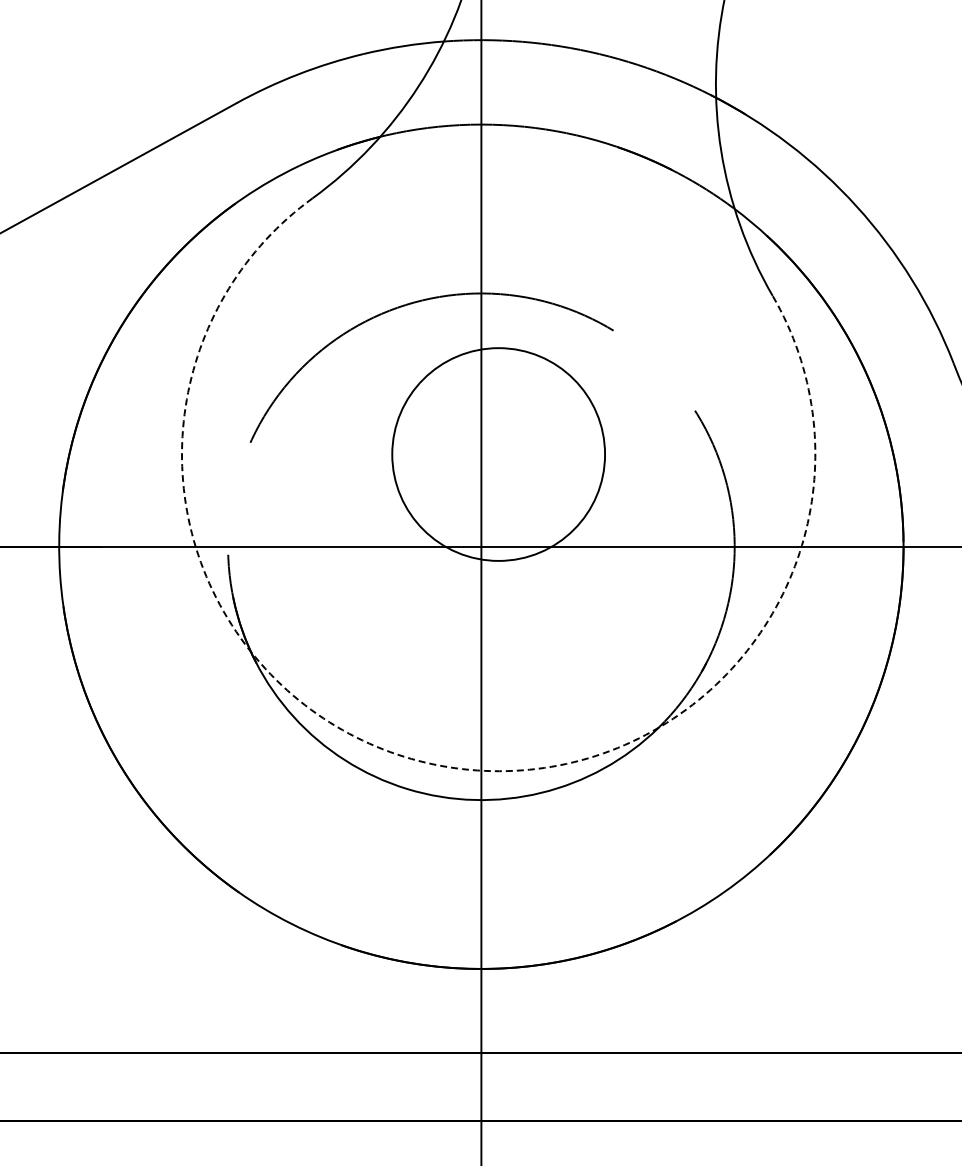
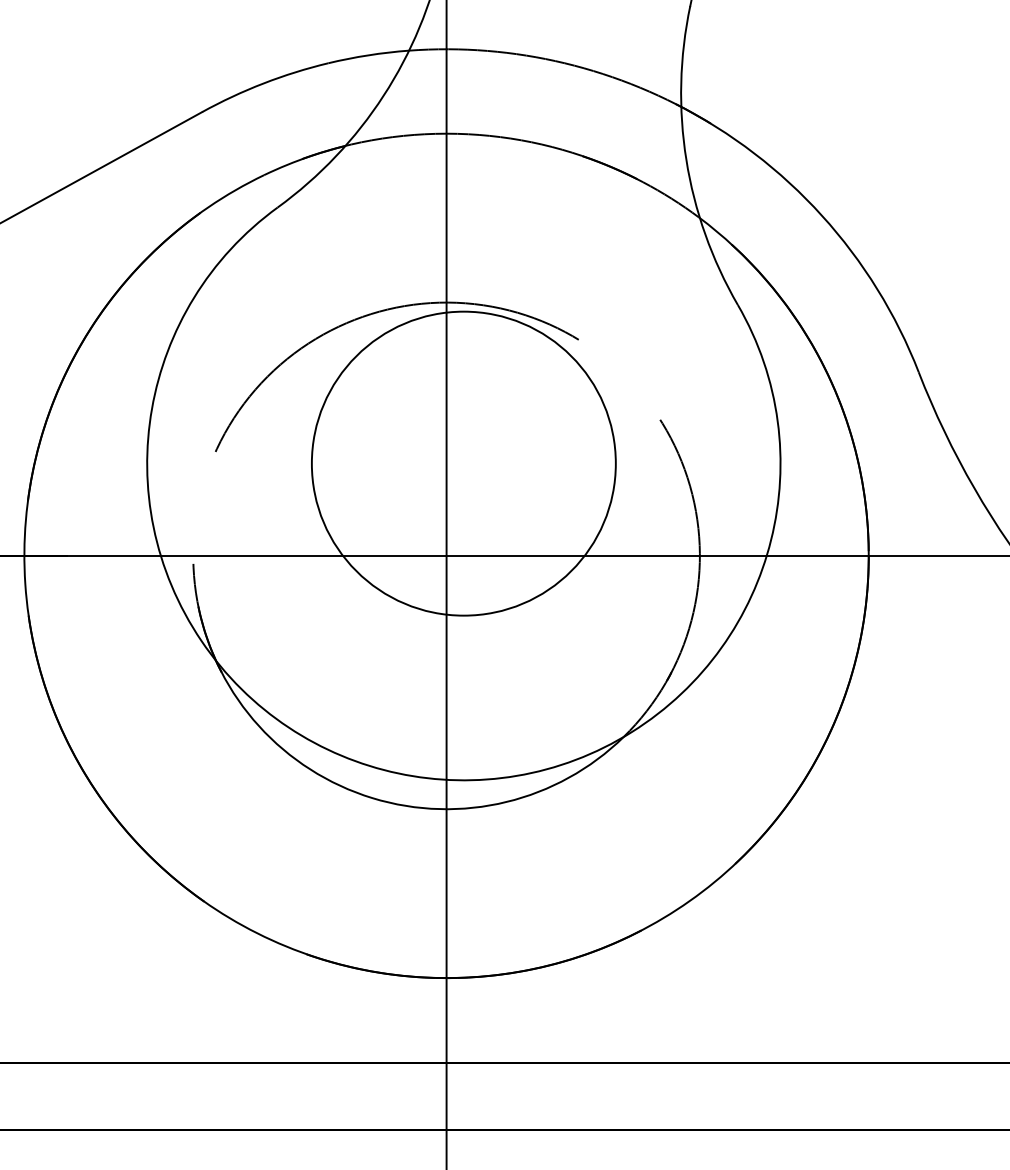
circle: (498, 454) -> (463, 463), size x1.43
arc: (433, 764) -> (398, 773), dashed -> solid

